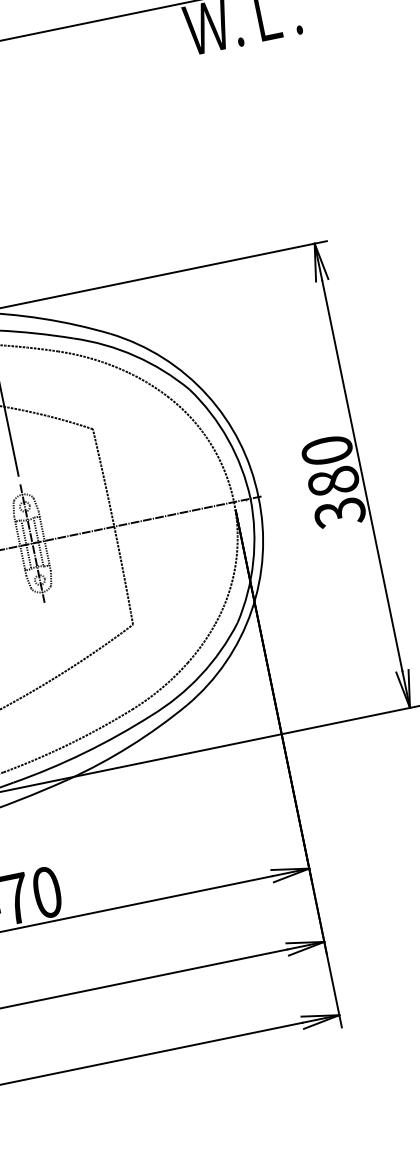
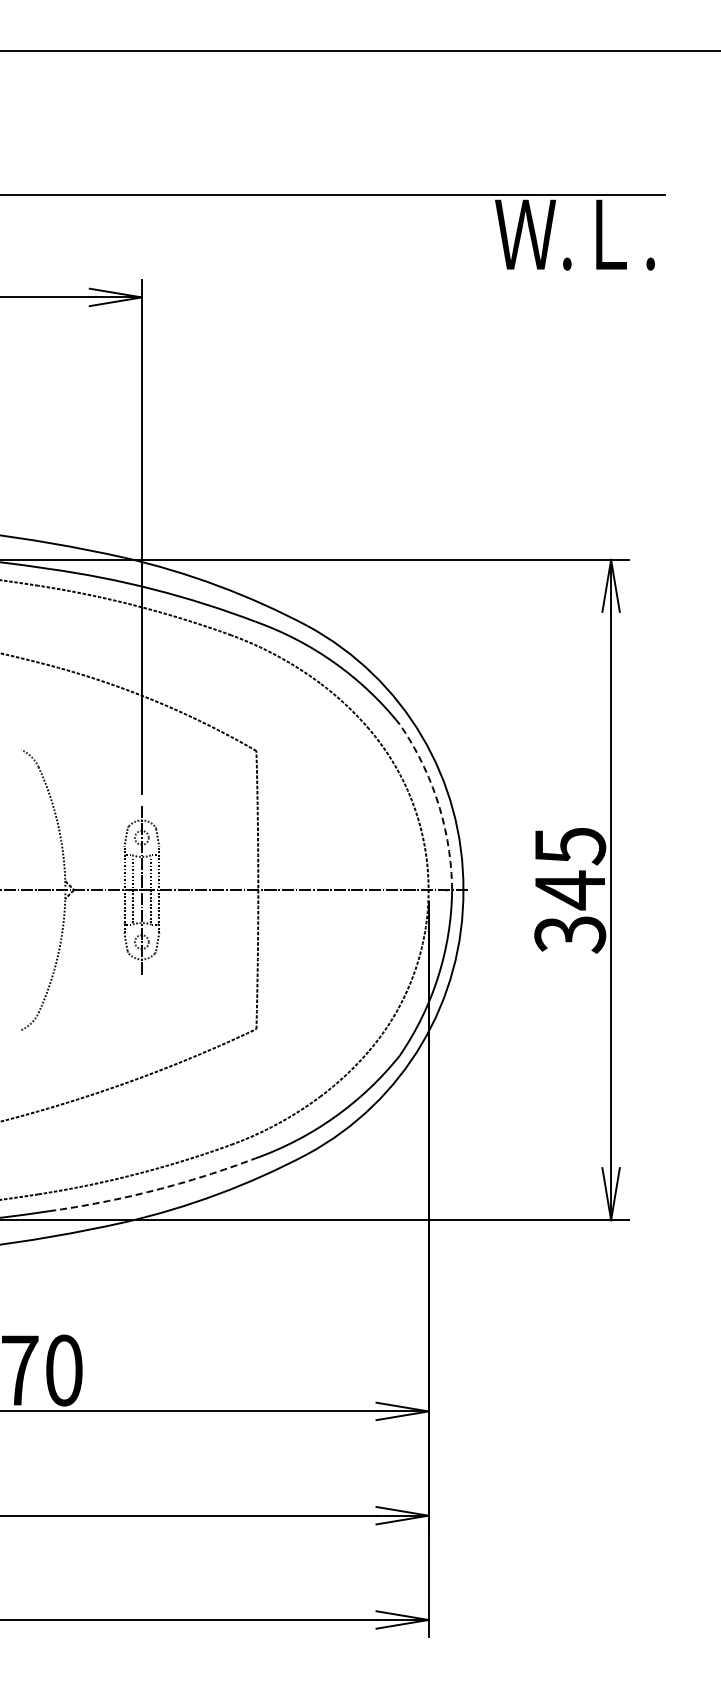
arc: (228, 439) -> (438, 803), solid -> dashed
text: (330, 466) -> (570, 868), 380 -> 345
arc: (83, 753) -> (153, 1190), solid -> dashed

